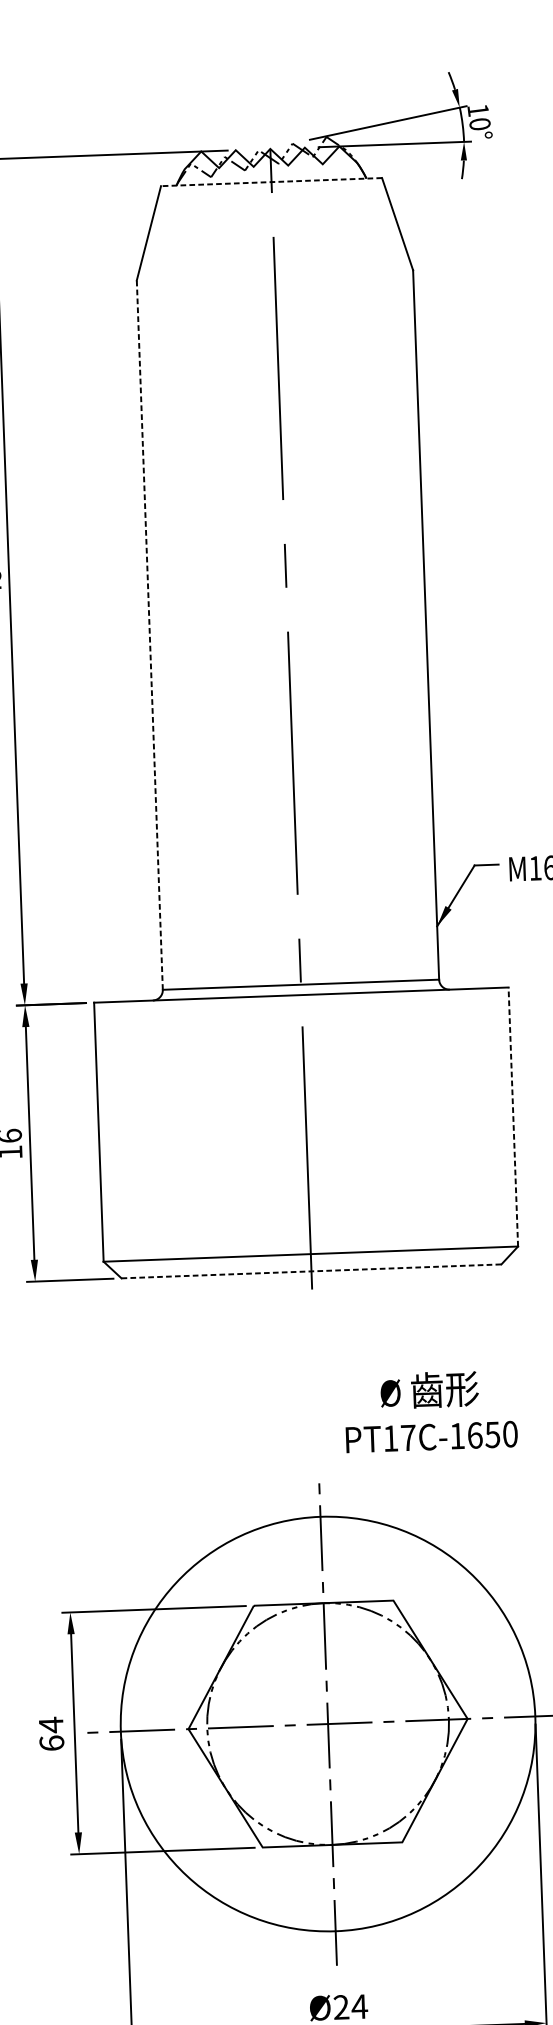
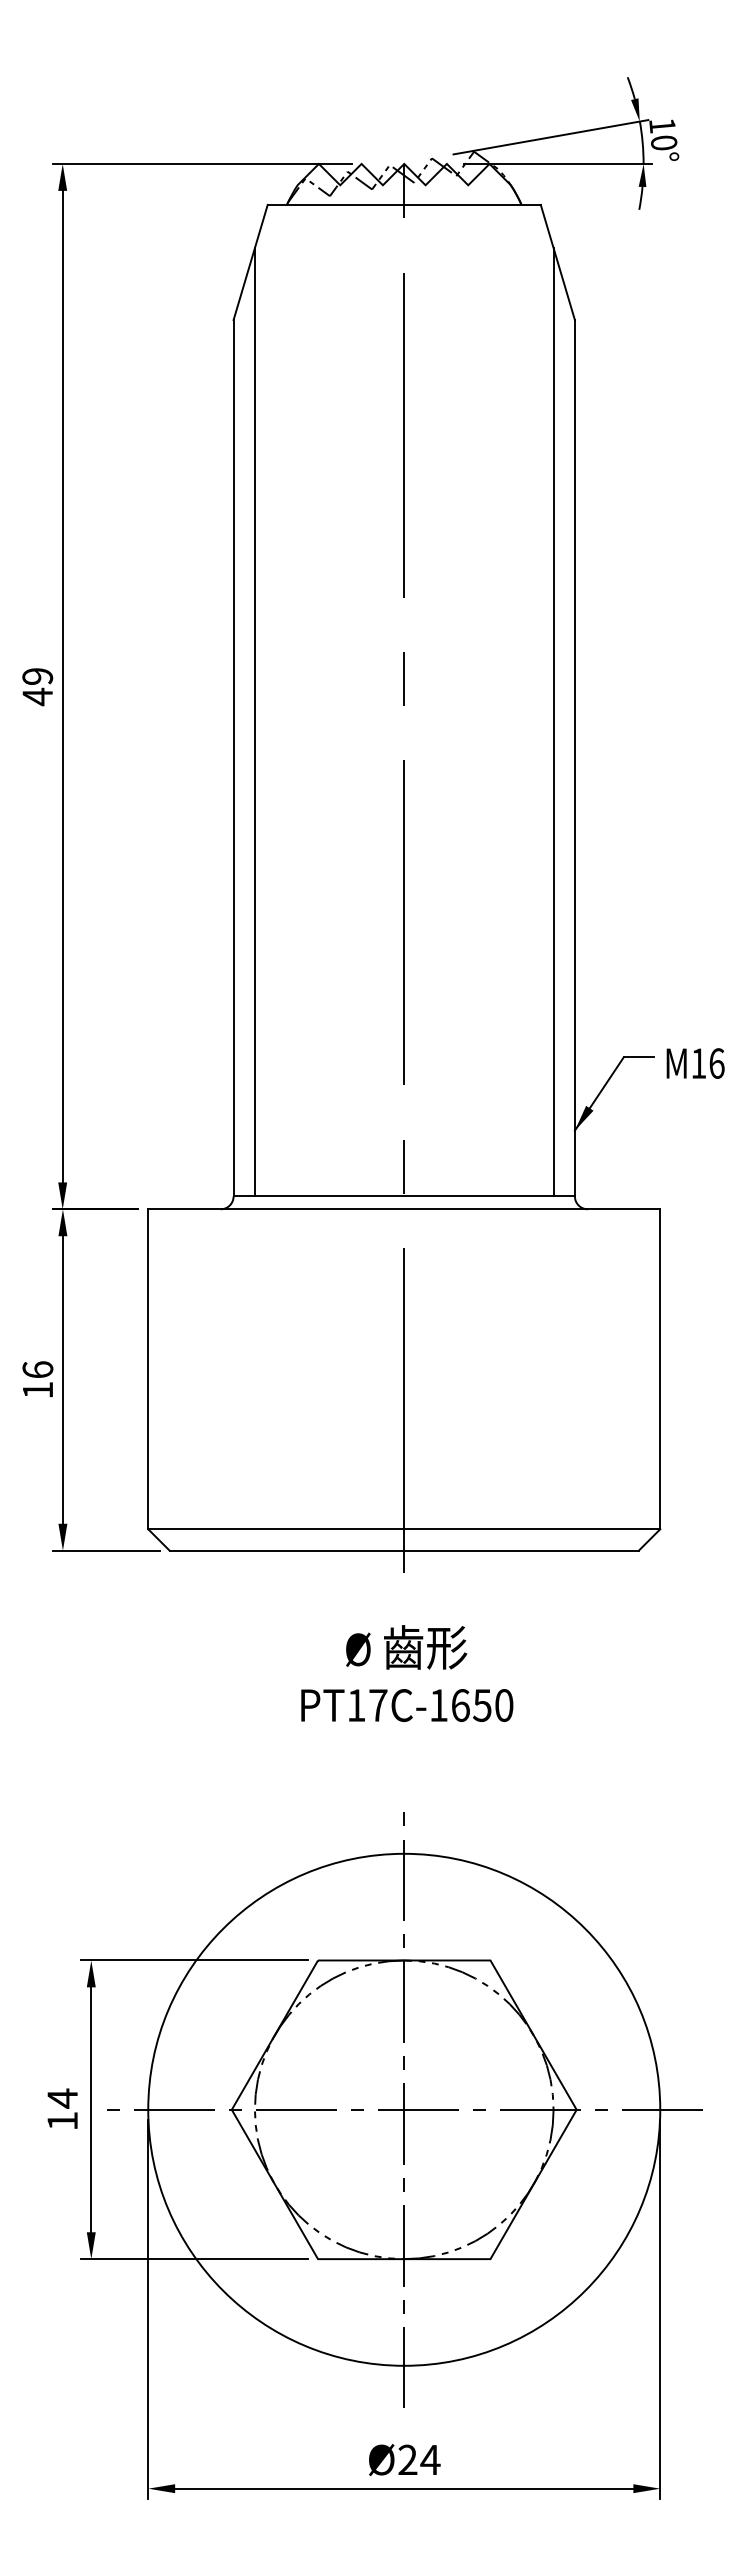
line: (271, 181) -> (404, 204), dashed -> solid
line: (407, 596) -> (553, 722), added
line: (165, 605) -> (254, 722), added
line: (149, 634) -> (233, 757), dashed -> solid
line: (513, 1117) -> (660, 1369), dashed -> solid
line: (311, 1271) -> (404, 1550), dashed -> solid
text: (431, 1411) -> (407, 1673), moved
text: (51, 1742) -> (62, 2120), 64 -> 14

